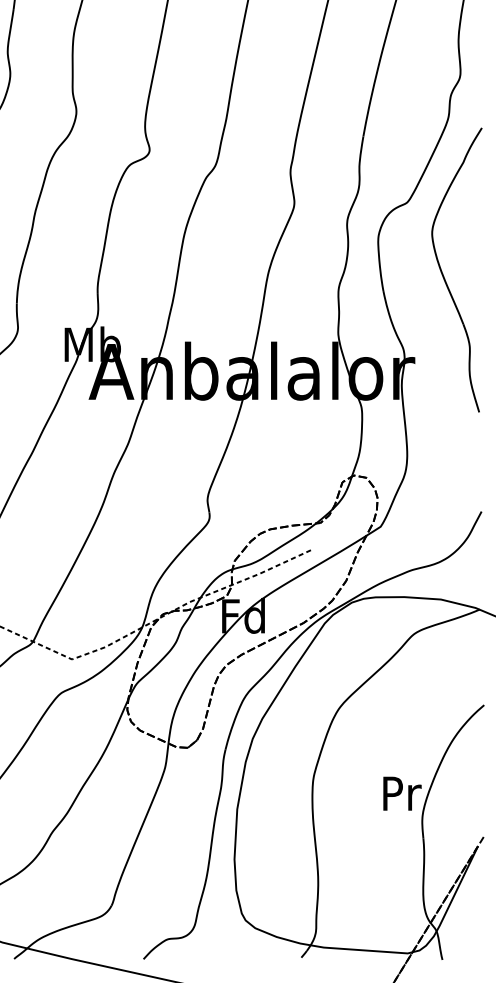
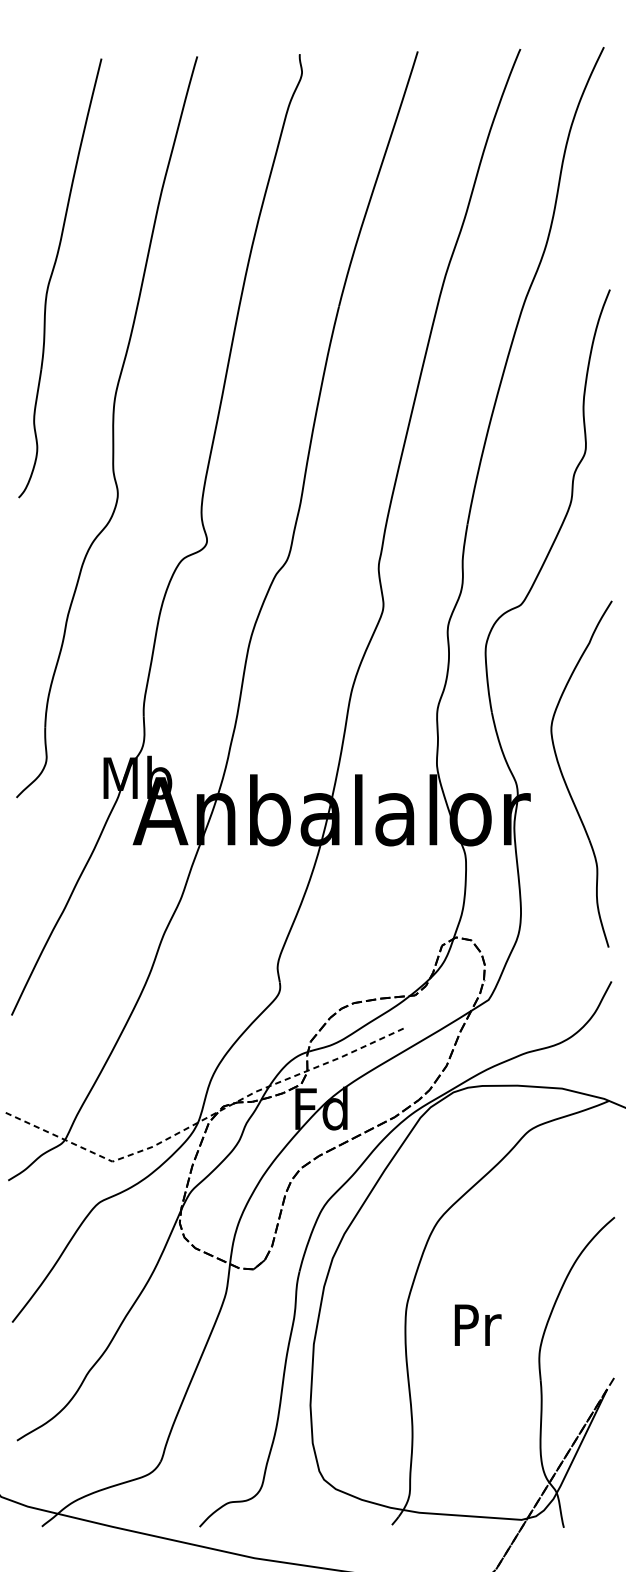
part: (442, 272) -> (564, 777), moved
text: (401, 793) -> (477, 1324), moved

